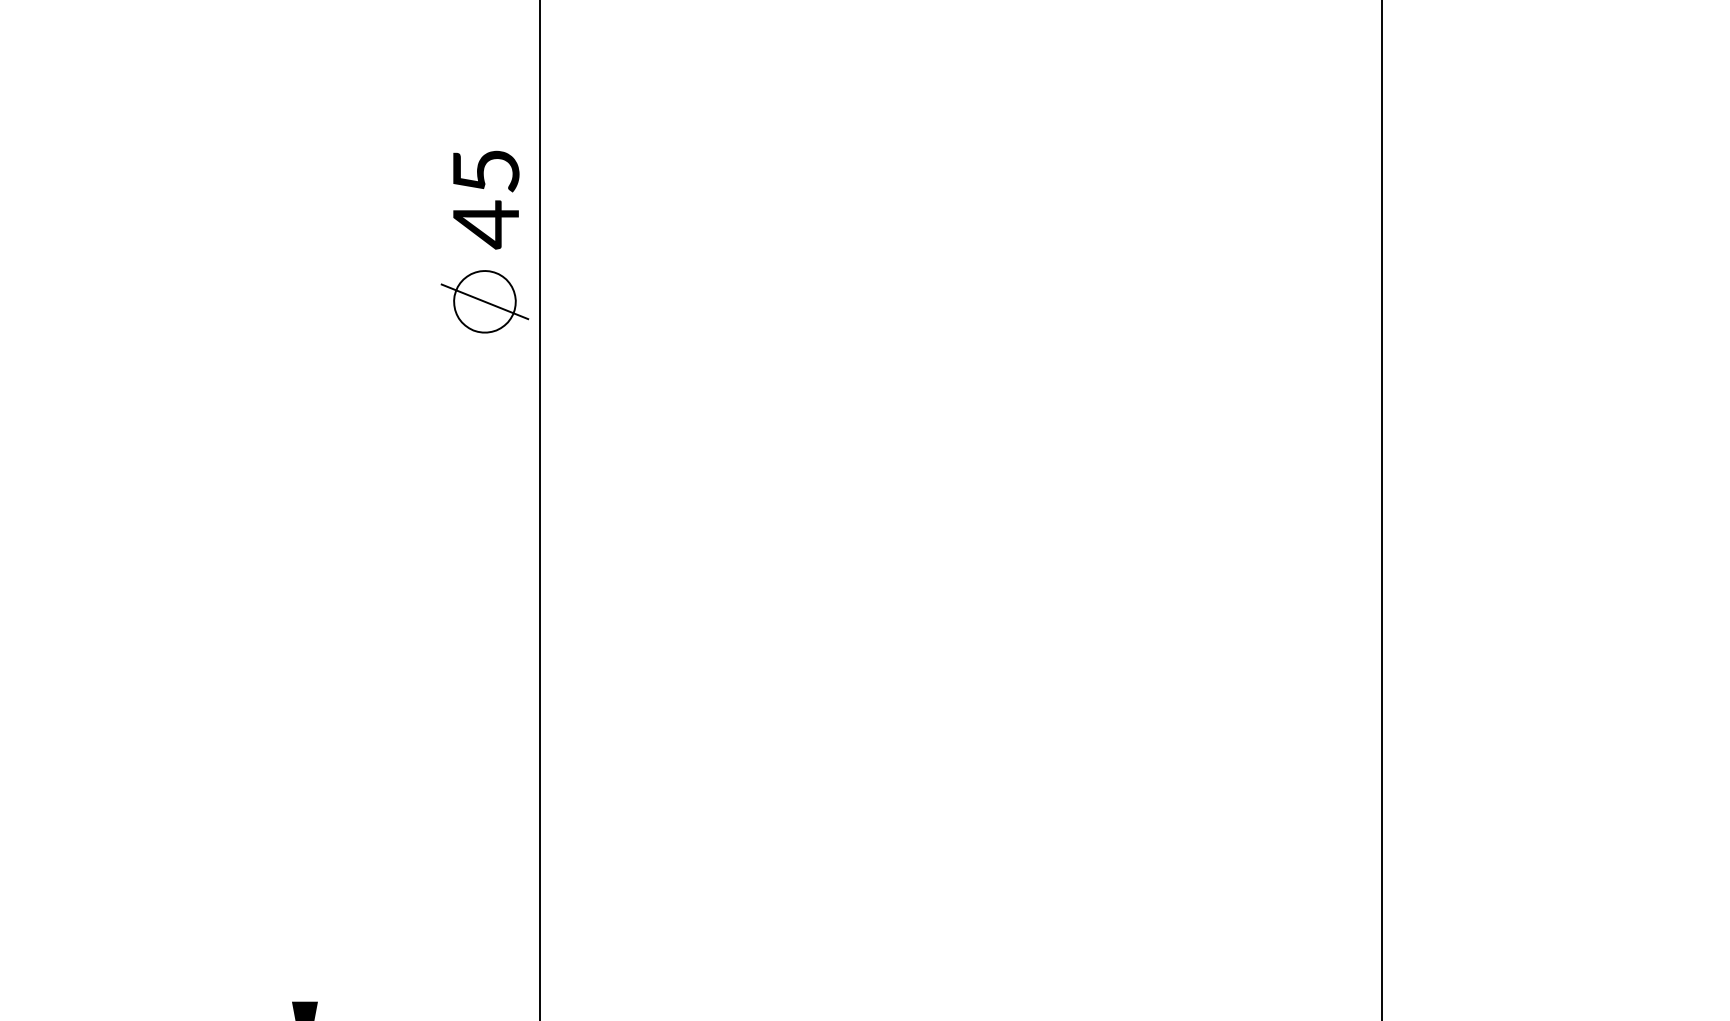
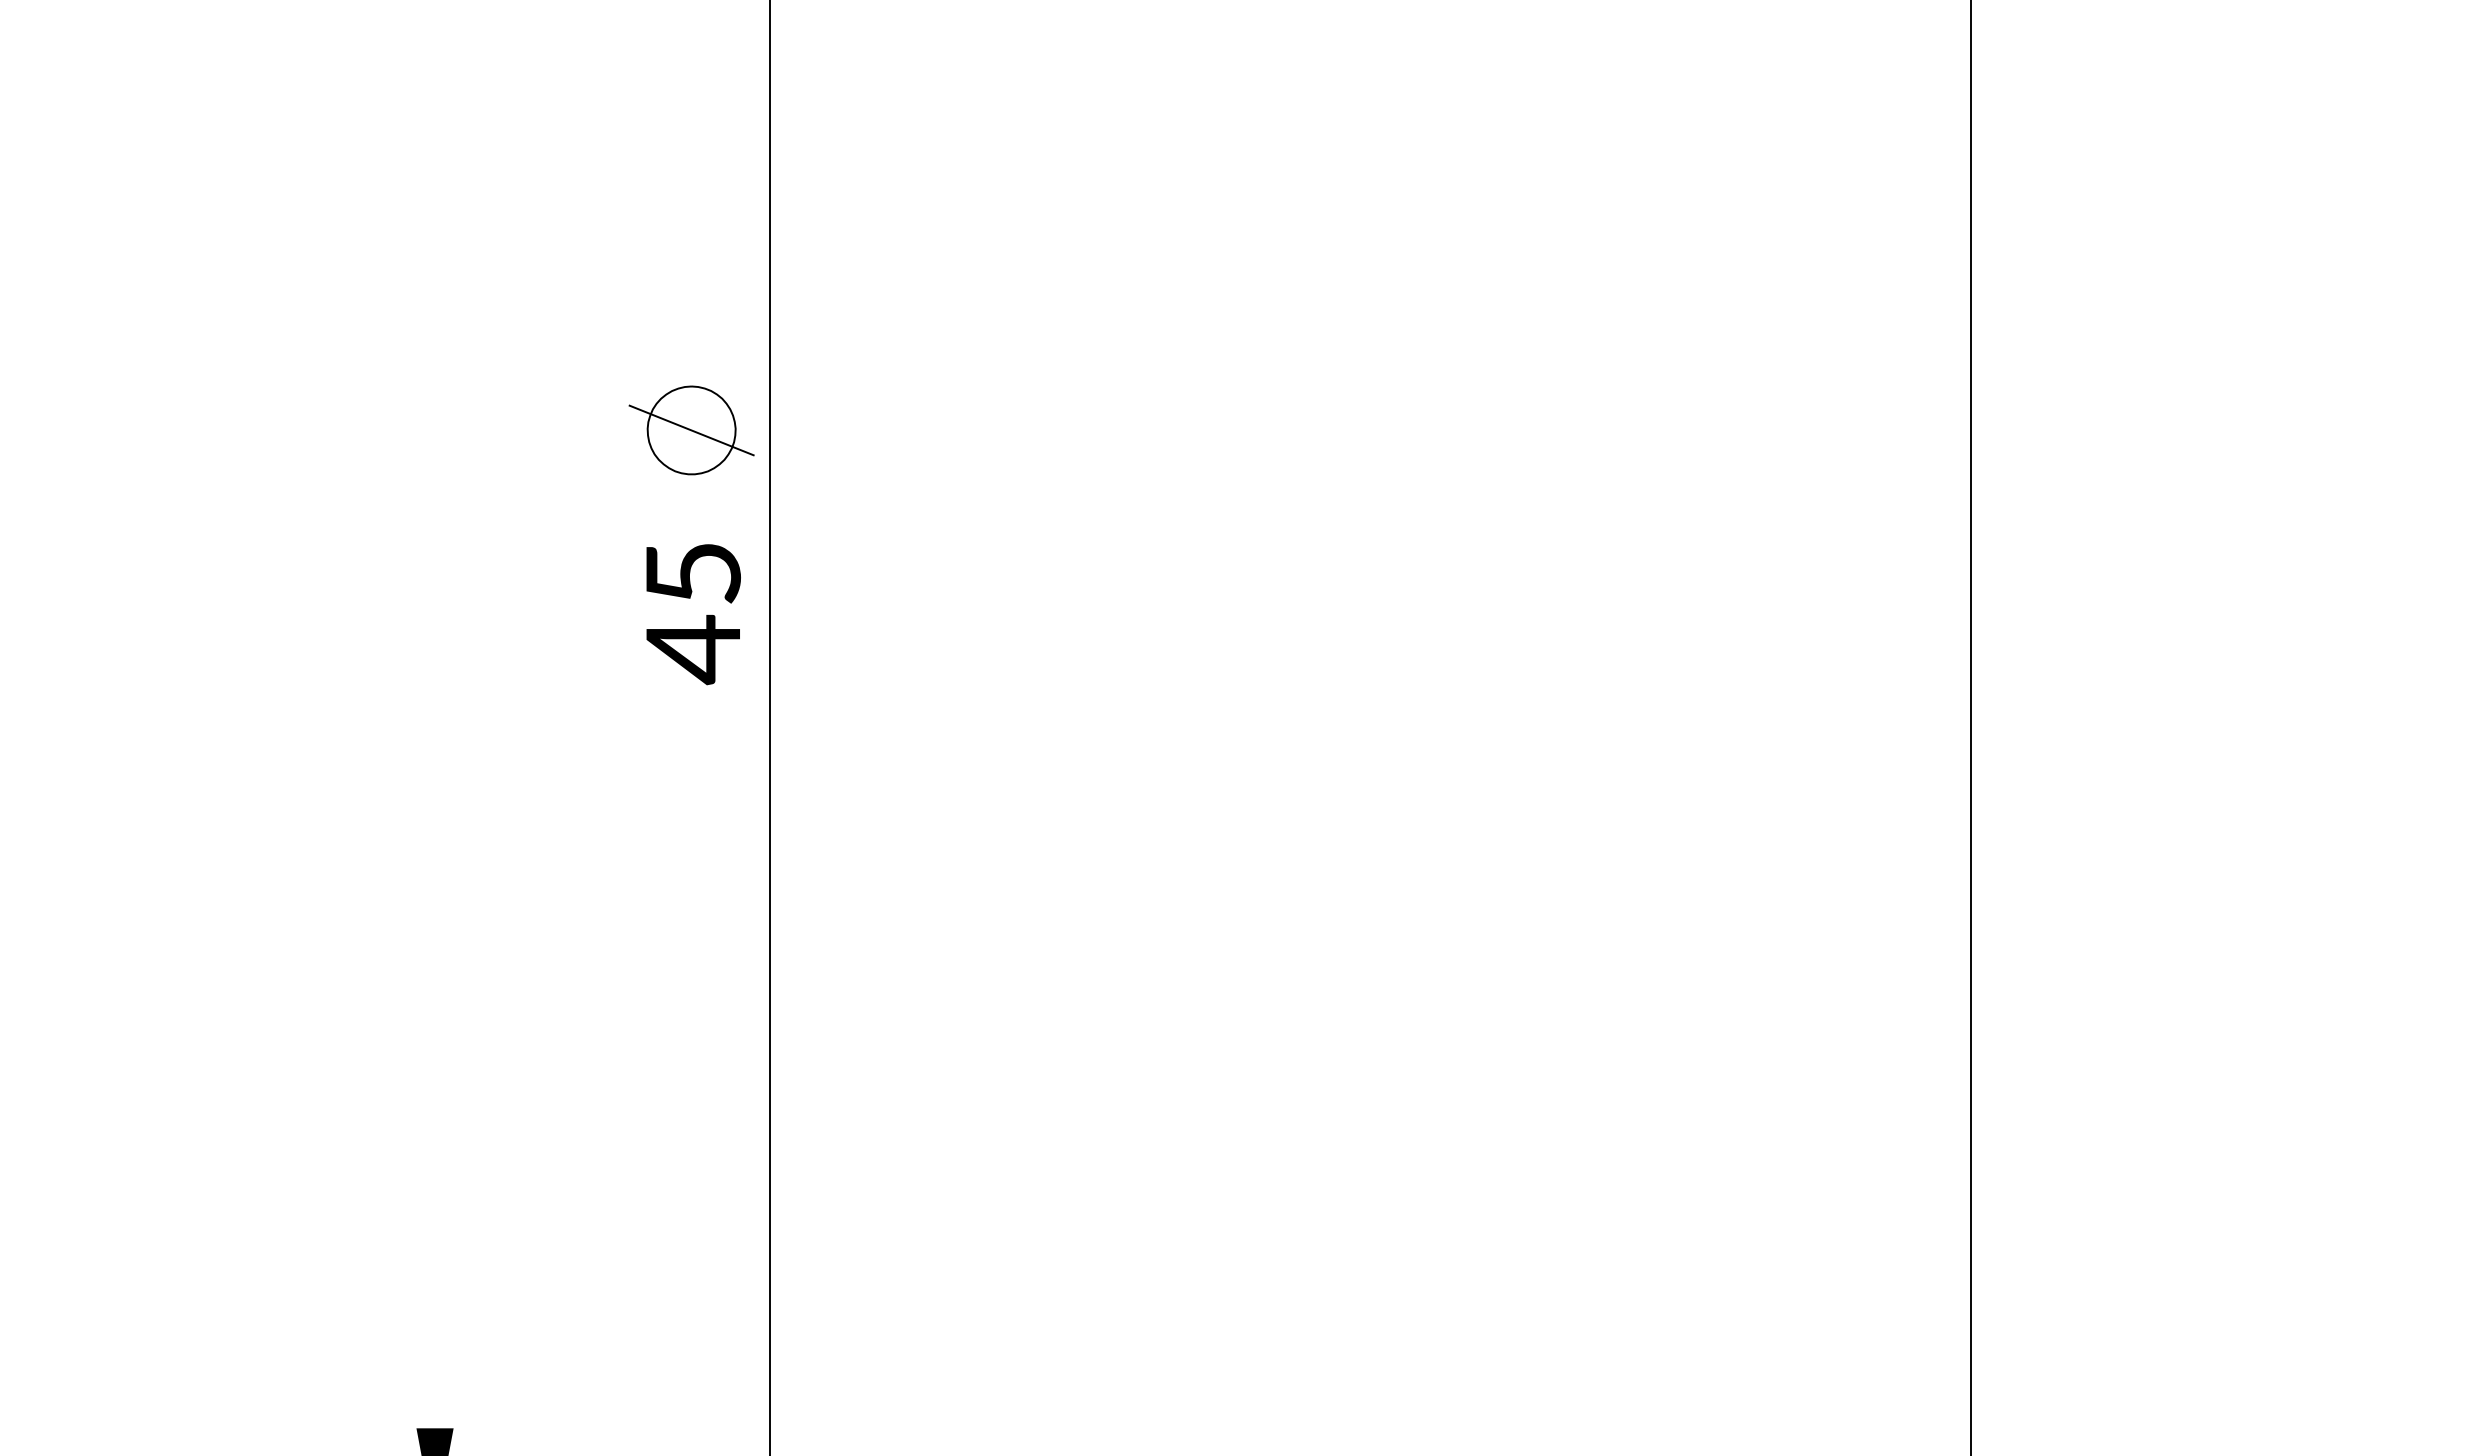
text: (486, 200) -> (693, 614), moved

